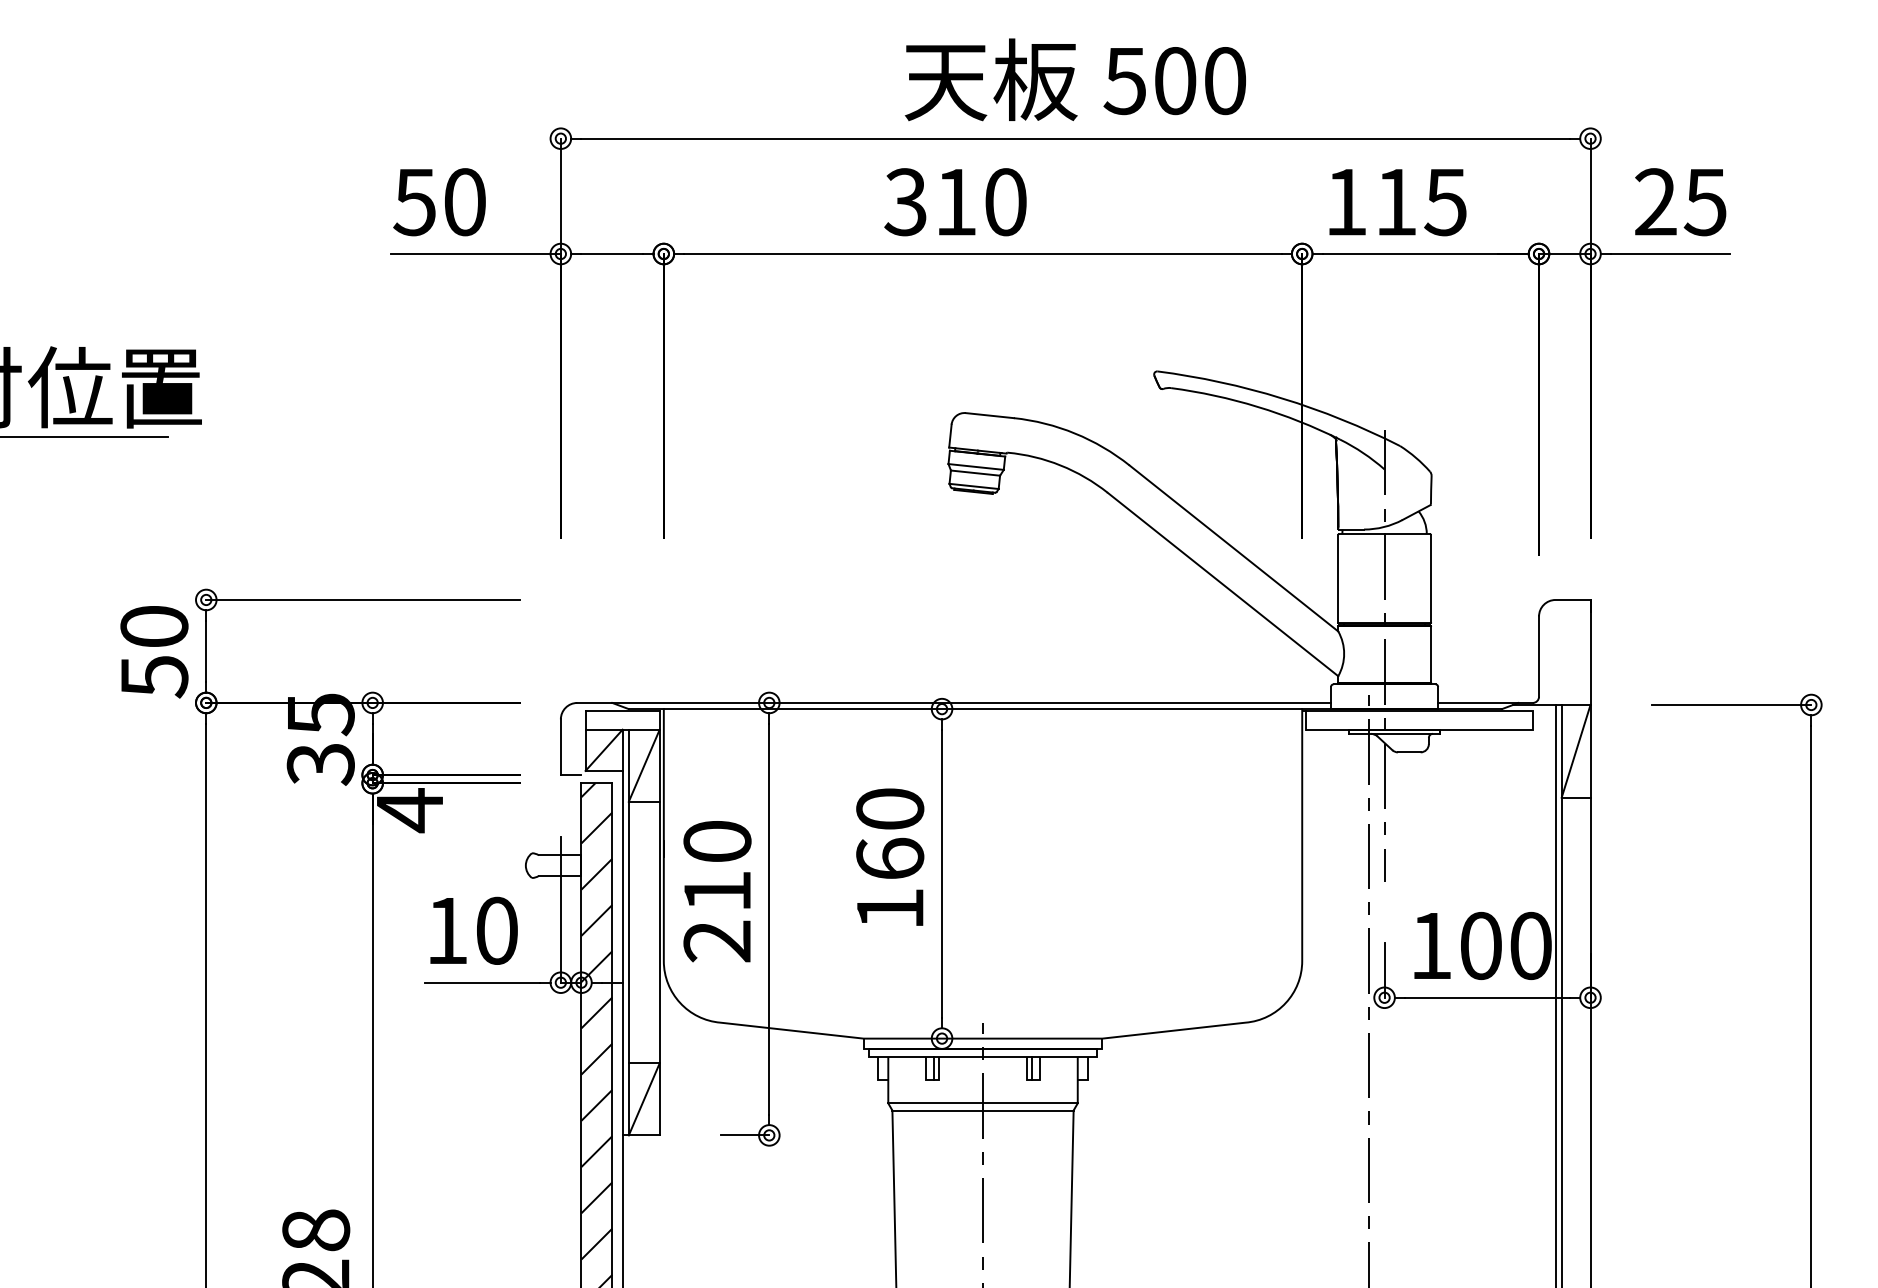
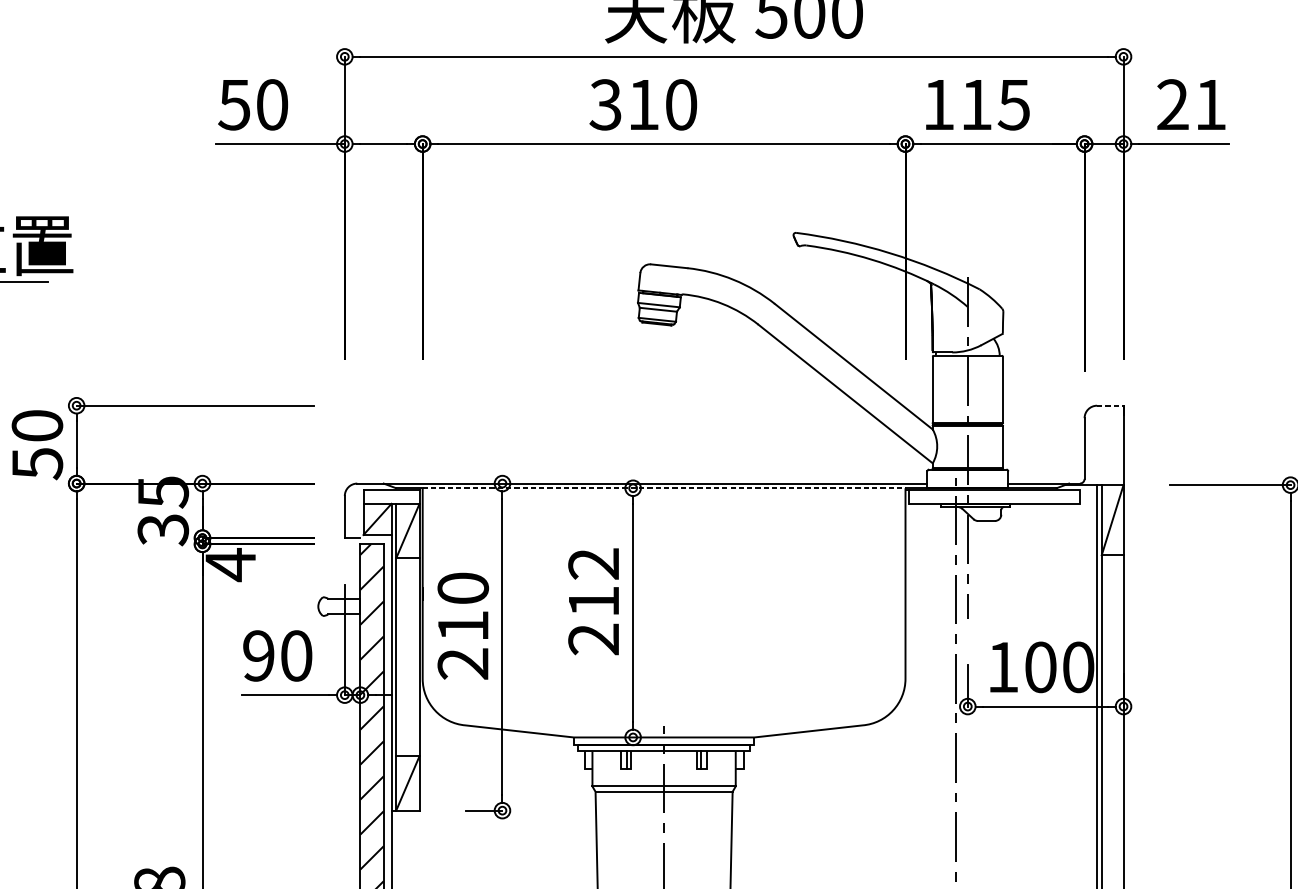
text: (1704, 202) -> (1209, 105), 25 -> 21
line: (1573, 599) -> (1110, 405), solid -> dashed
line: (983, 709) -> (664, 488), solid -> dashed
text: (890, 858) -> (594, 601), 160 -> 212
text: (446, 930) -> (258, 655), 10 -> 90

